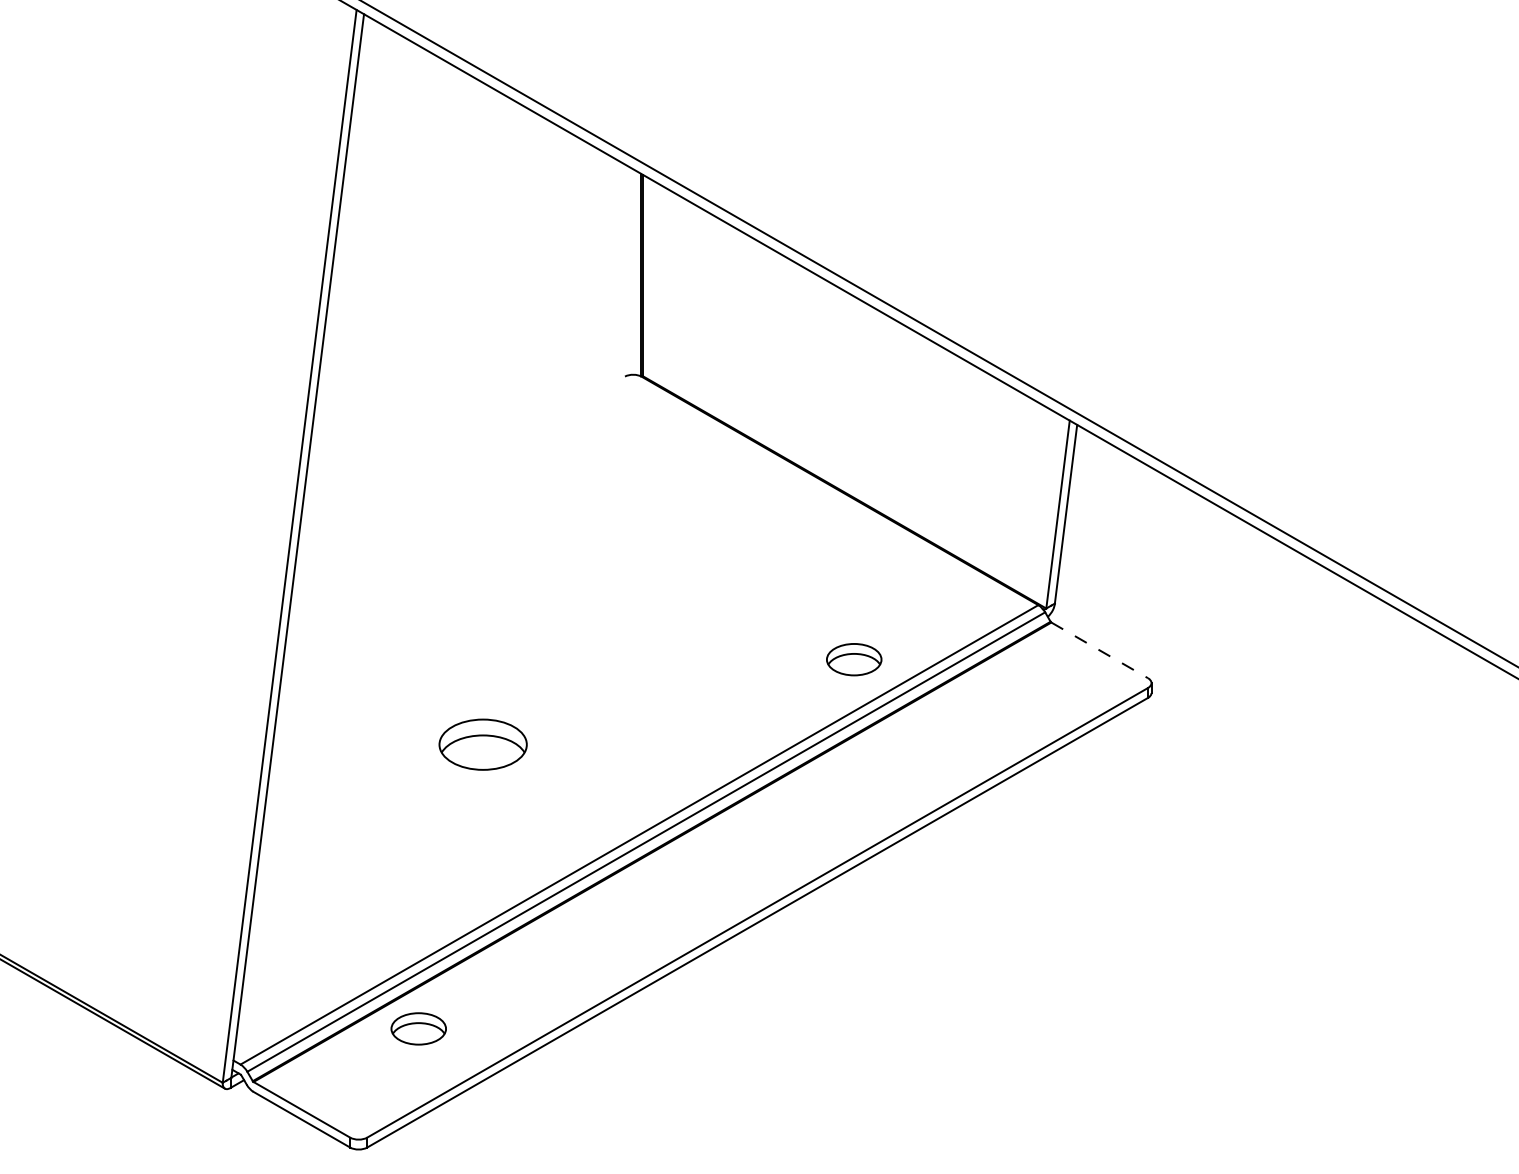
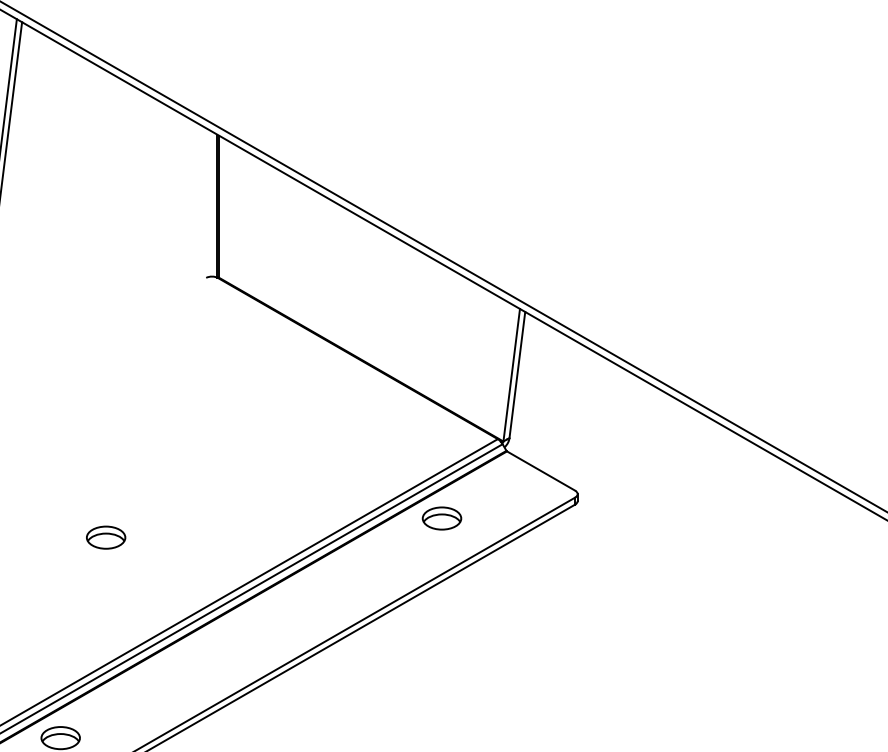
line: (1099, 650) -> (540, 471), dashed -> solid
part: (854, 659) -> (442, 518), moved
part: (482, 744) -> (105, 537), size x0.62

